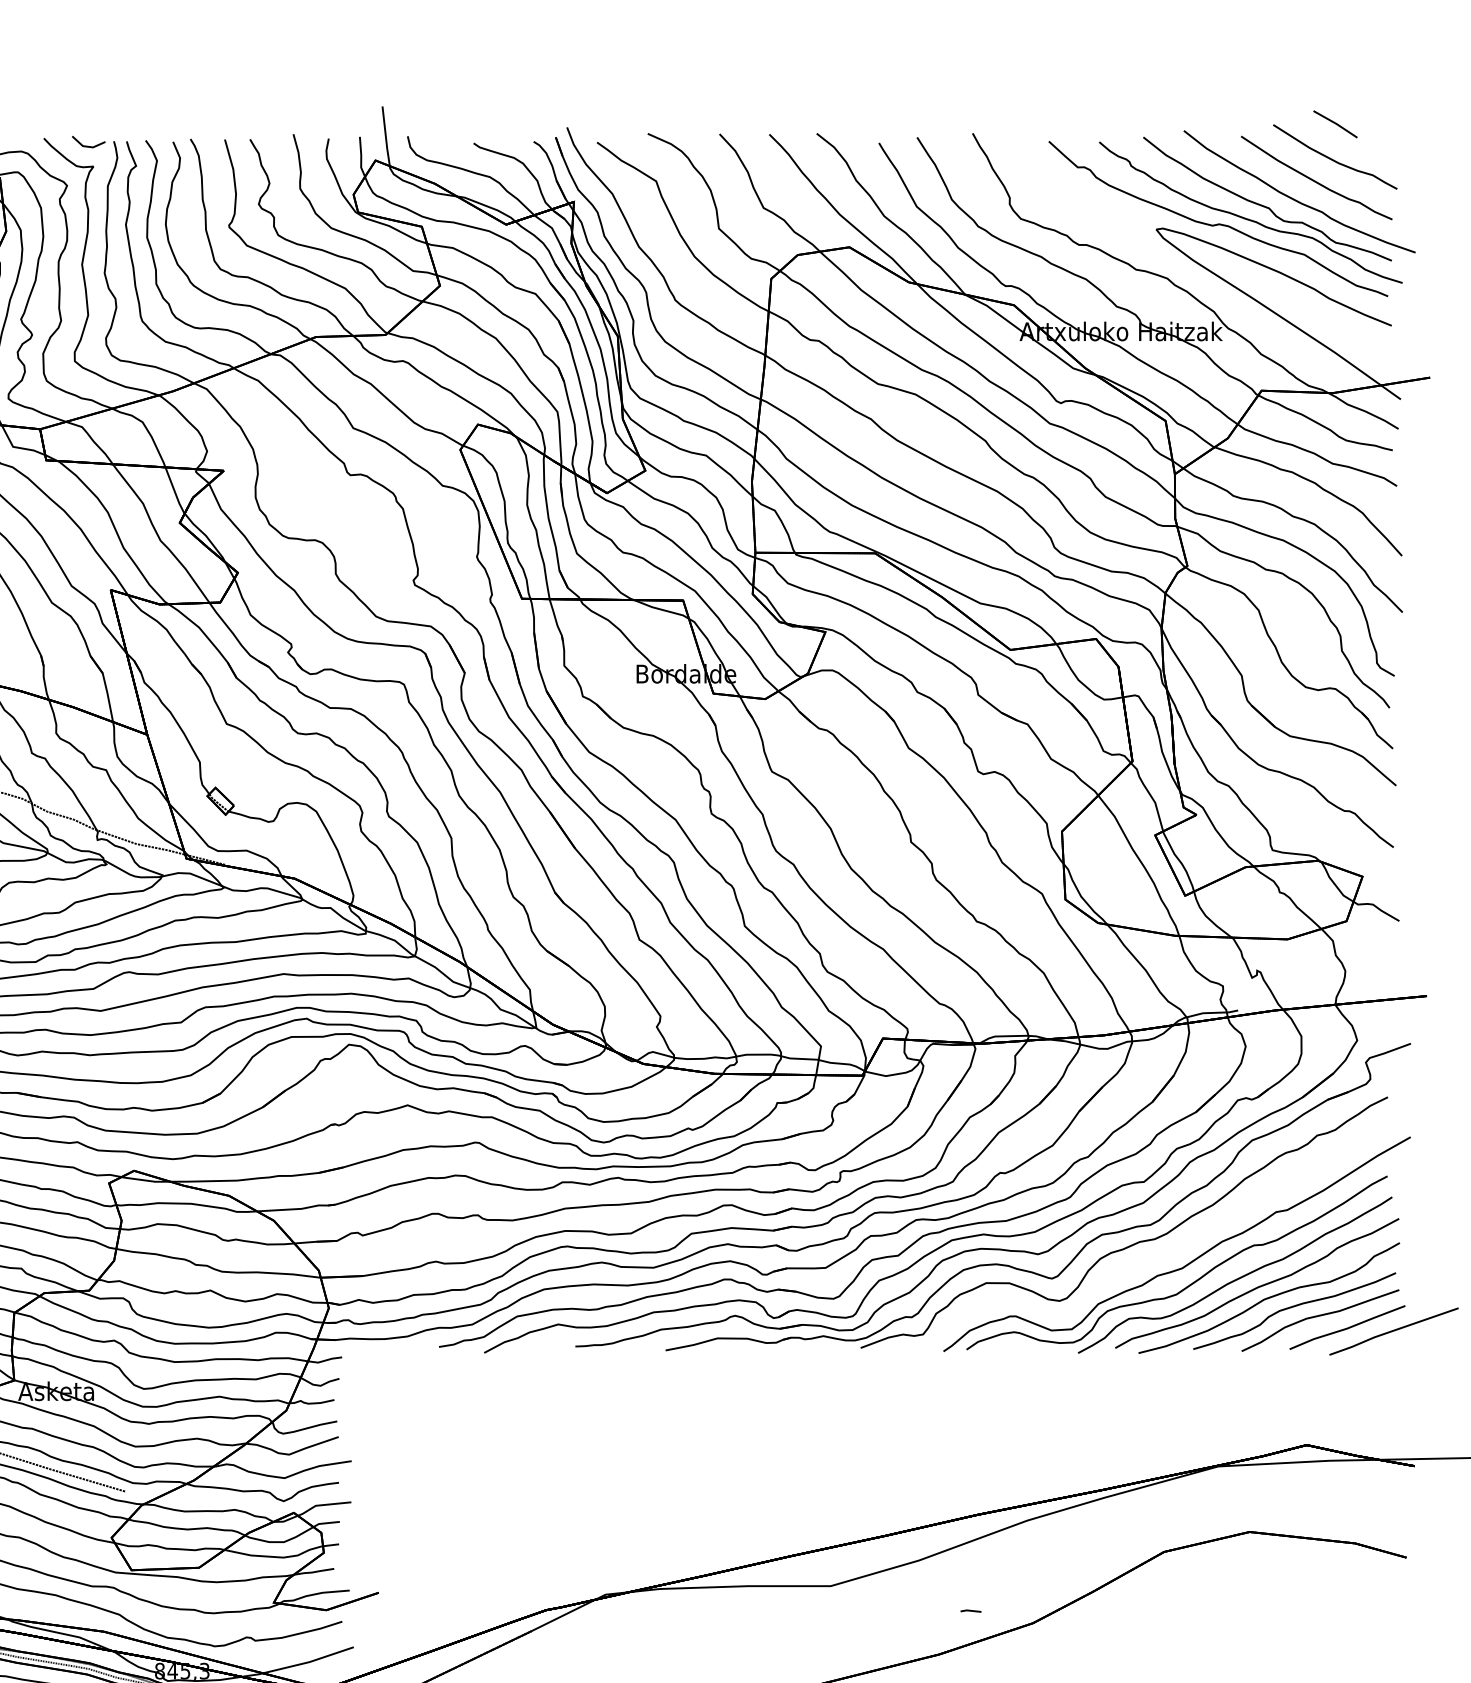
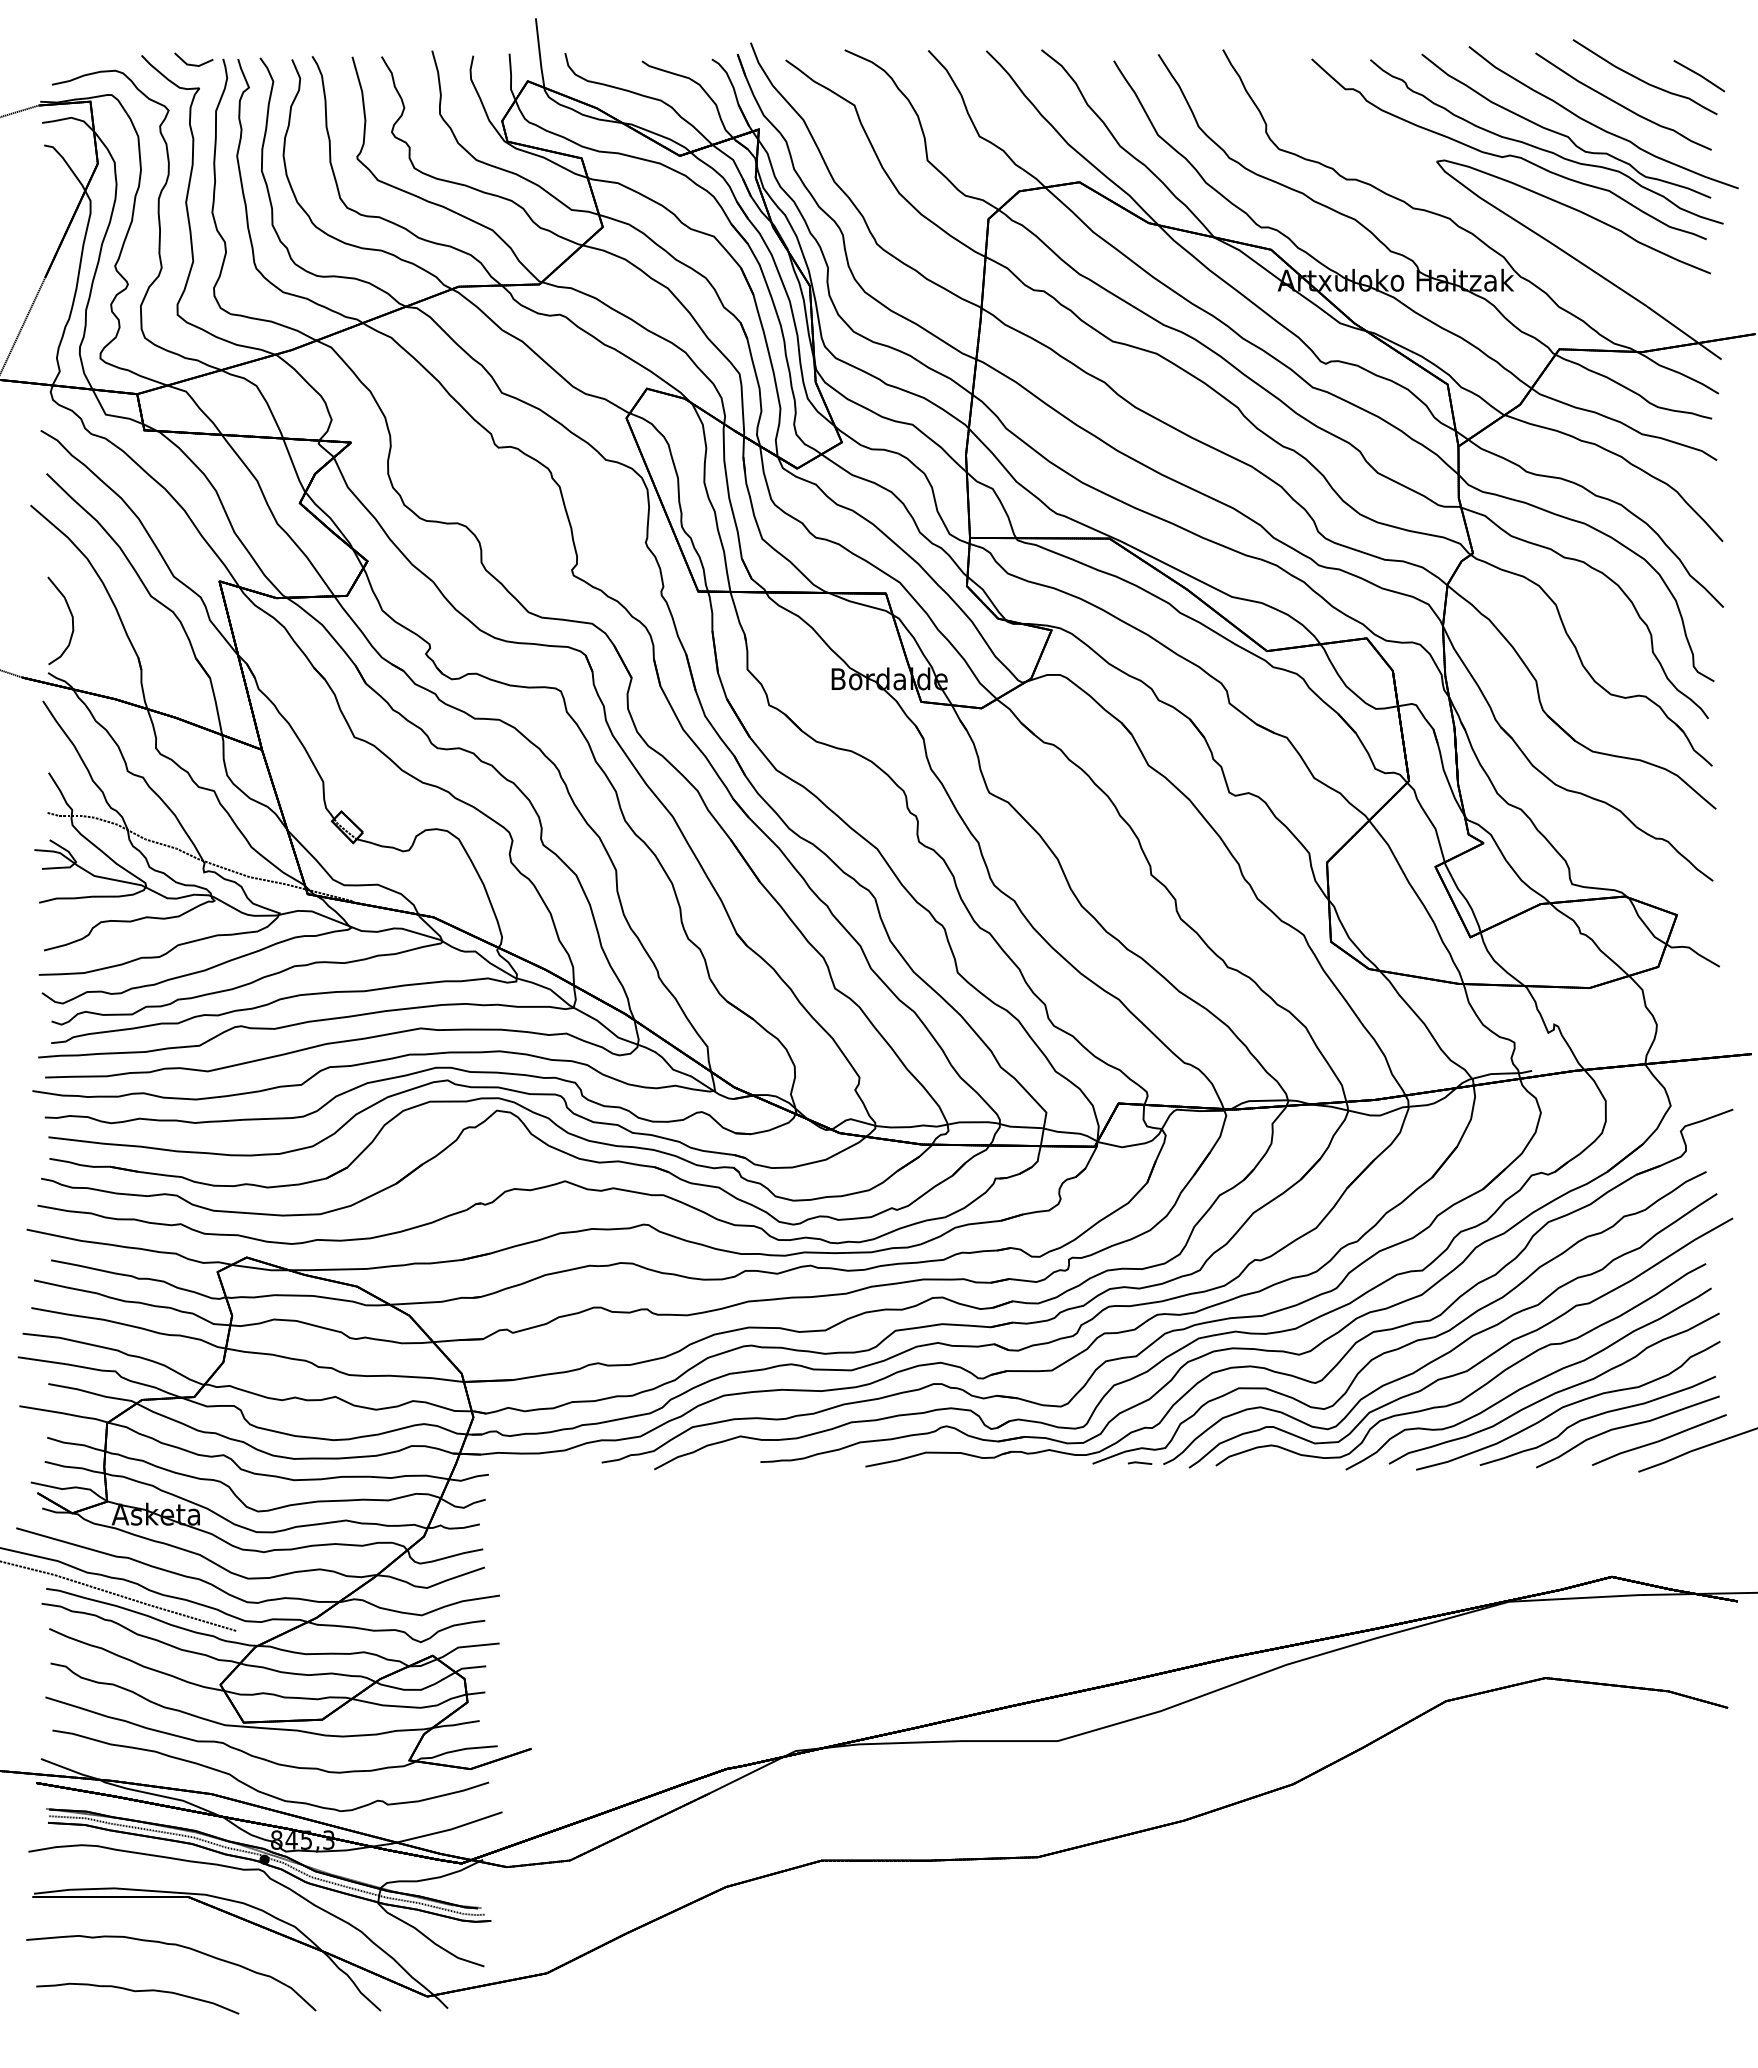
line: (1335, 124) -> (1699, 76), moved
curve: (1169, 1248) -> (1452, 1348), added
line: (971, 1610) -> (1140, 1462), moved

